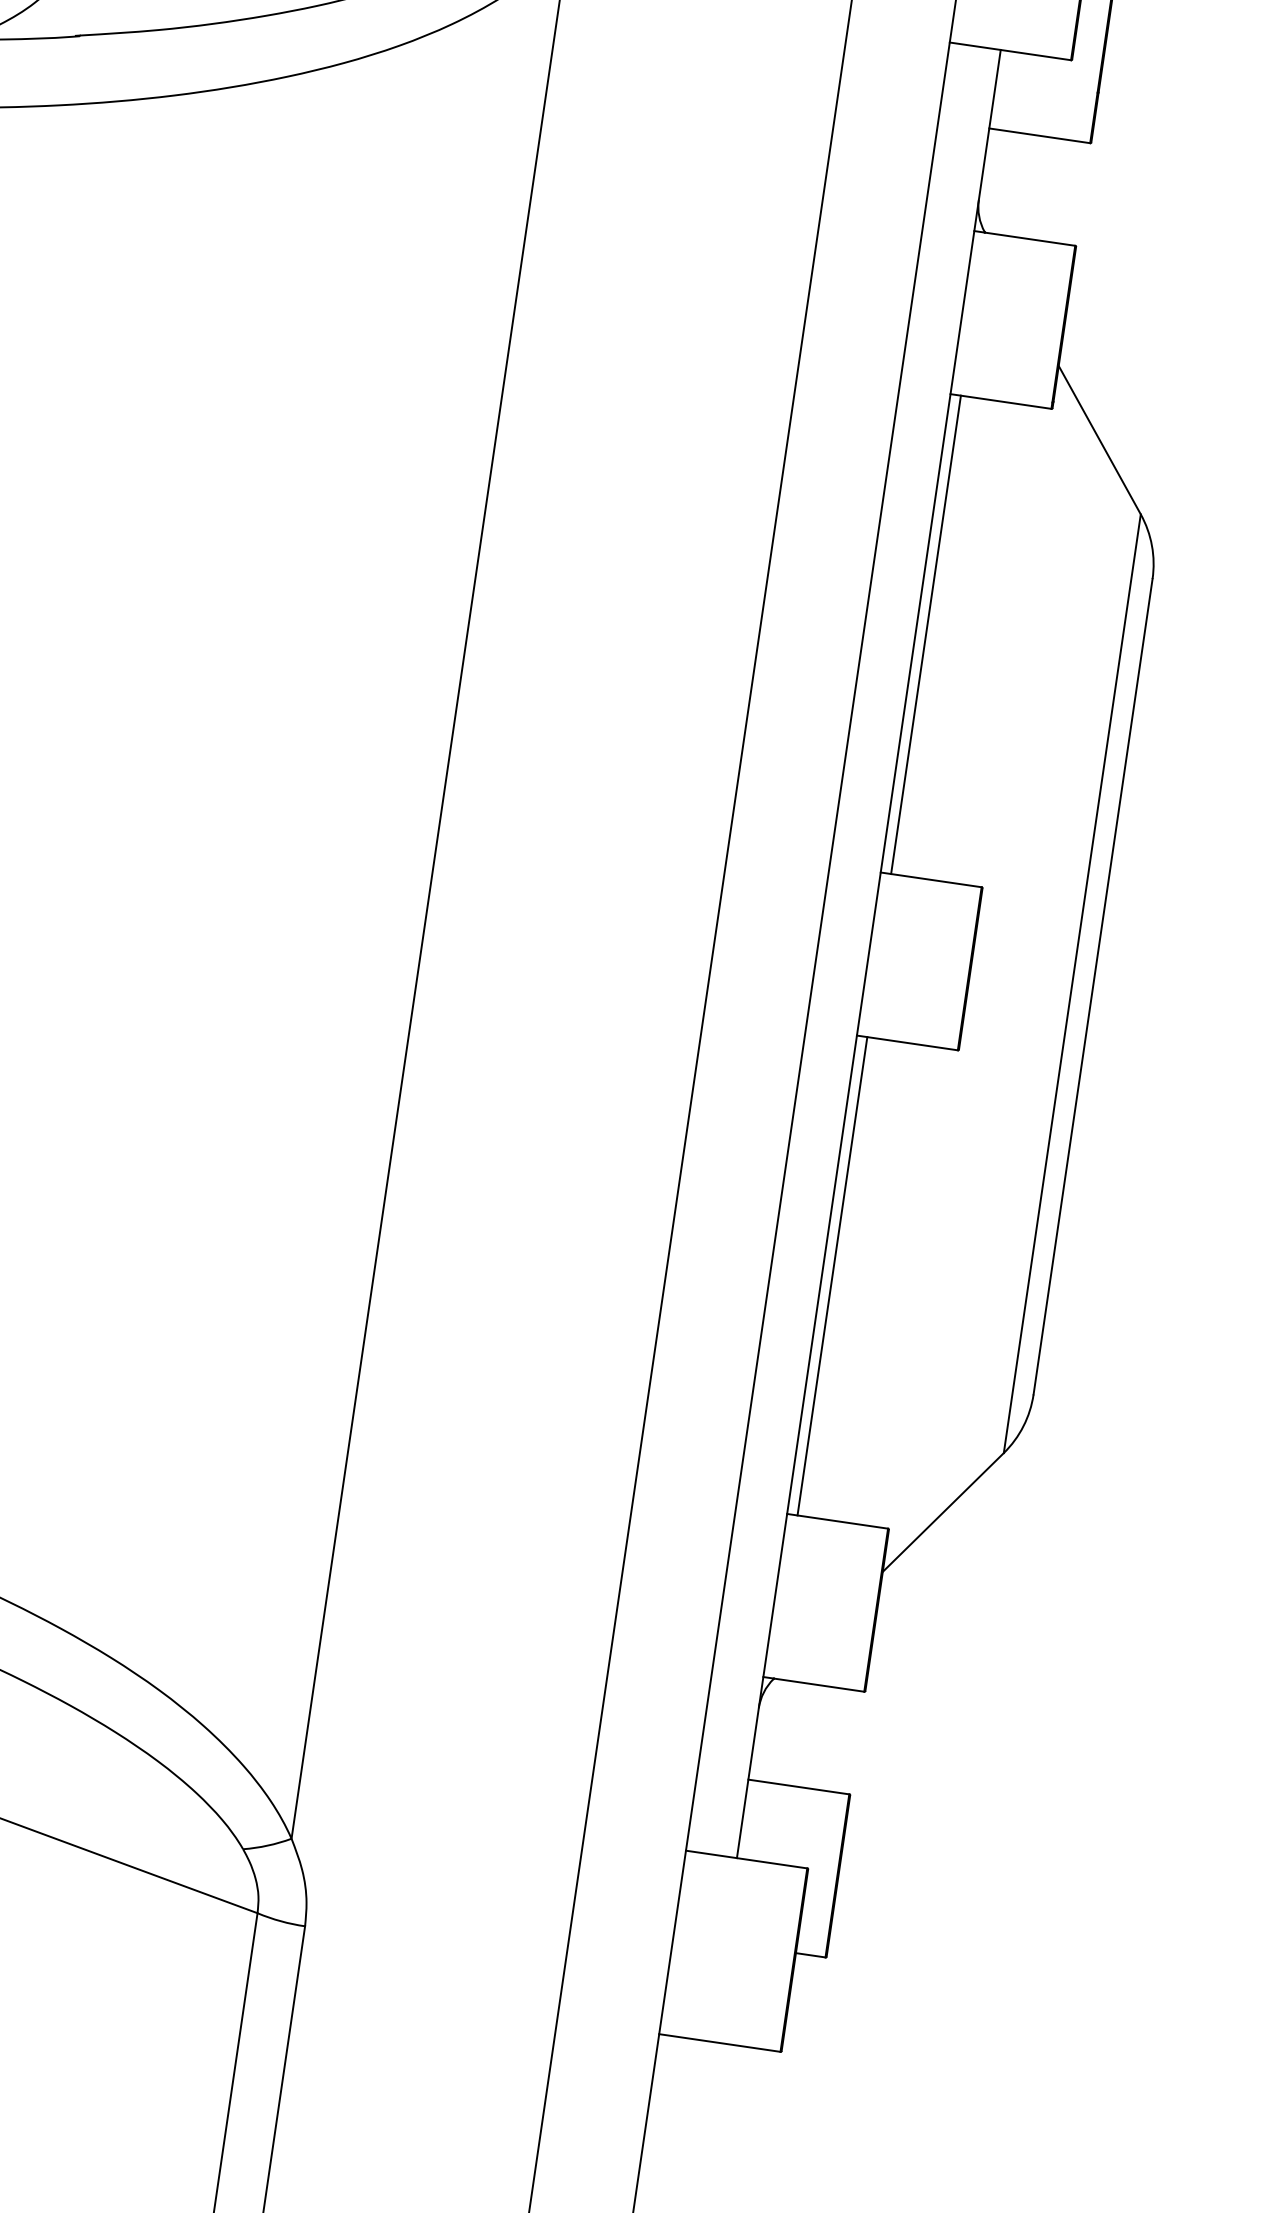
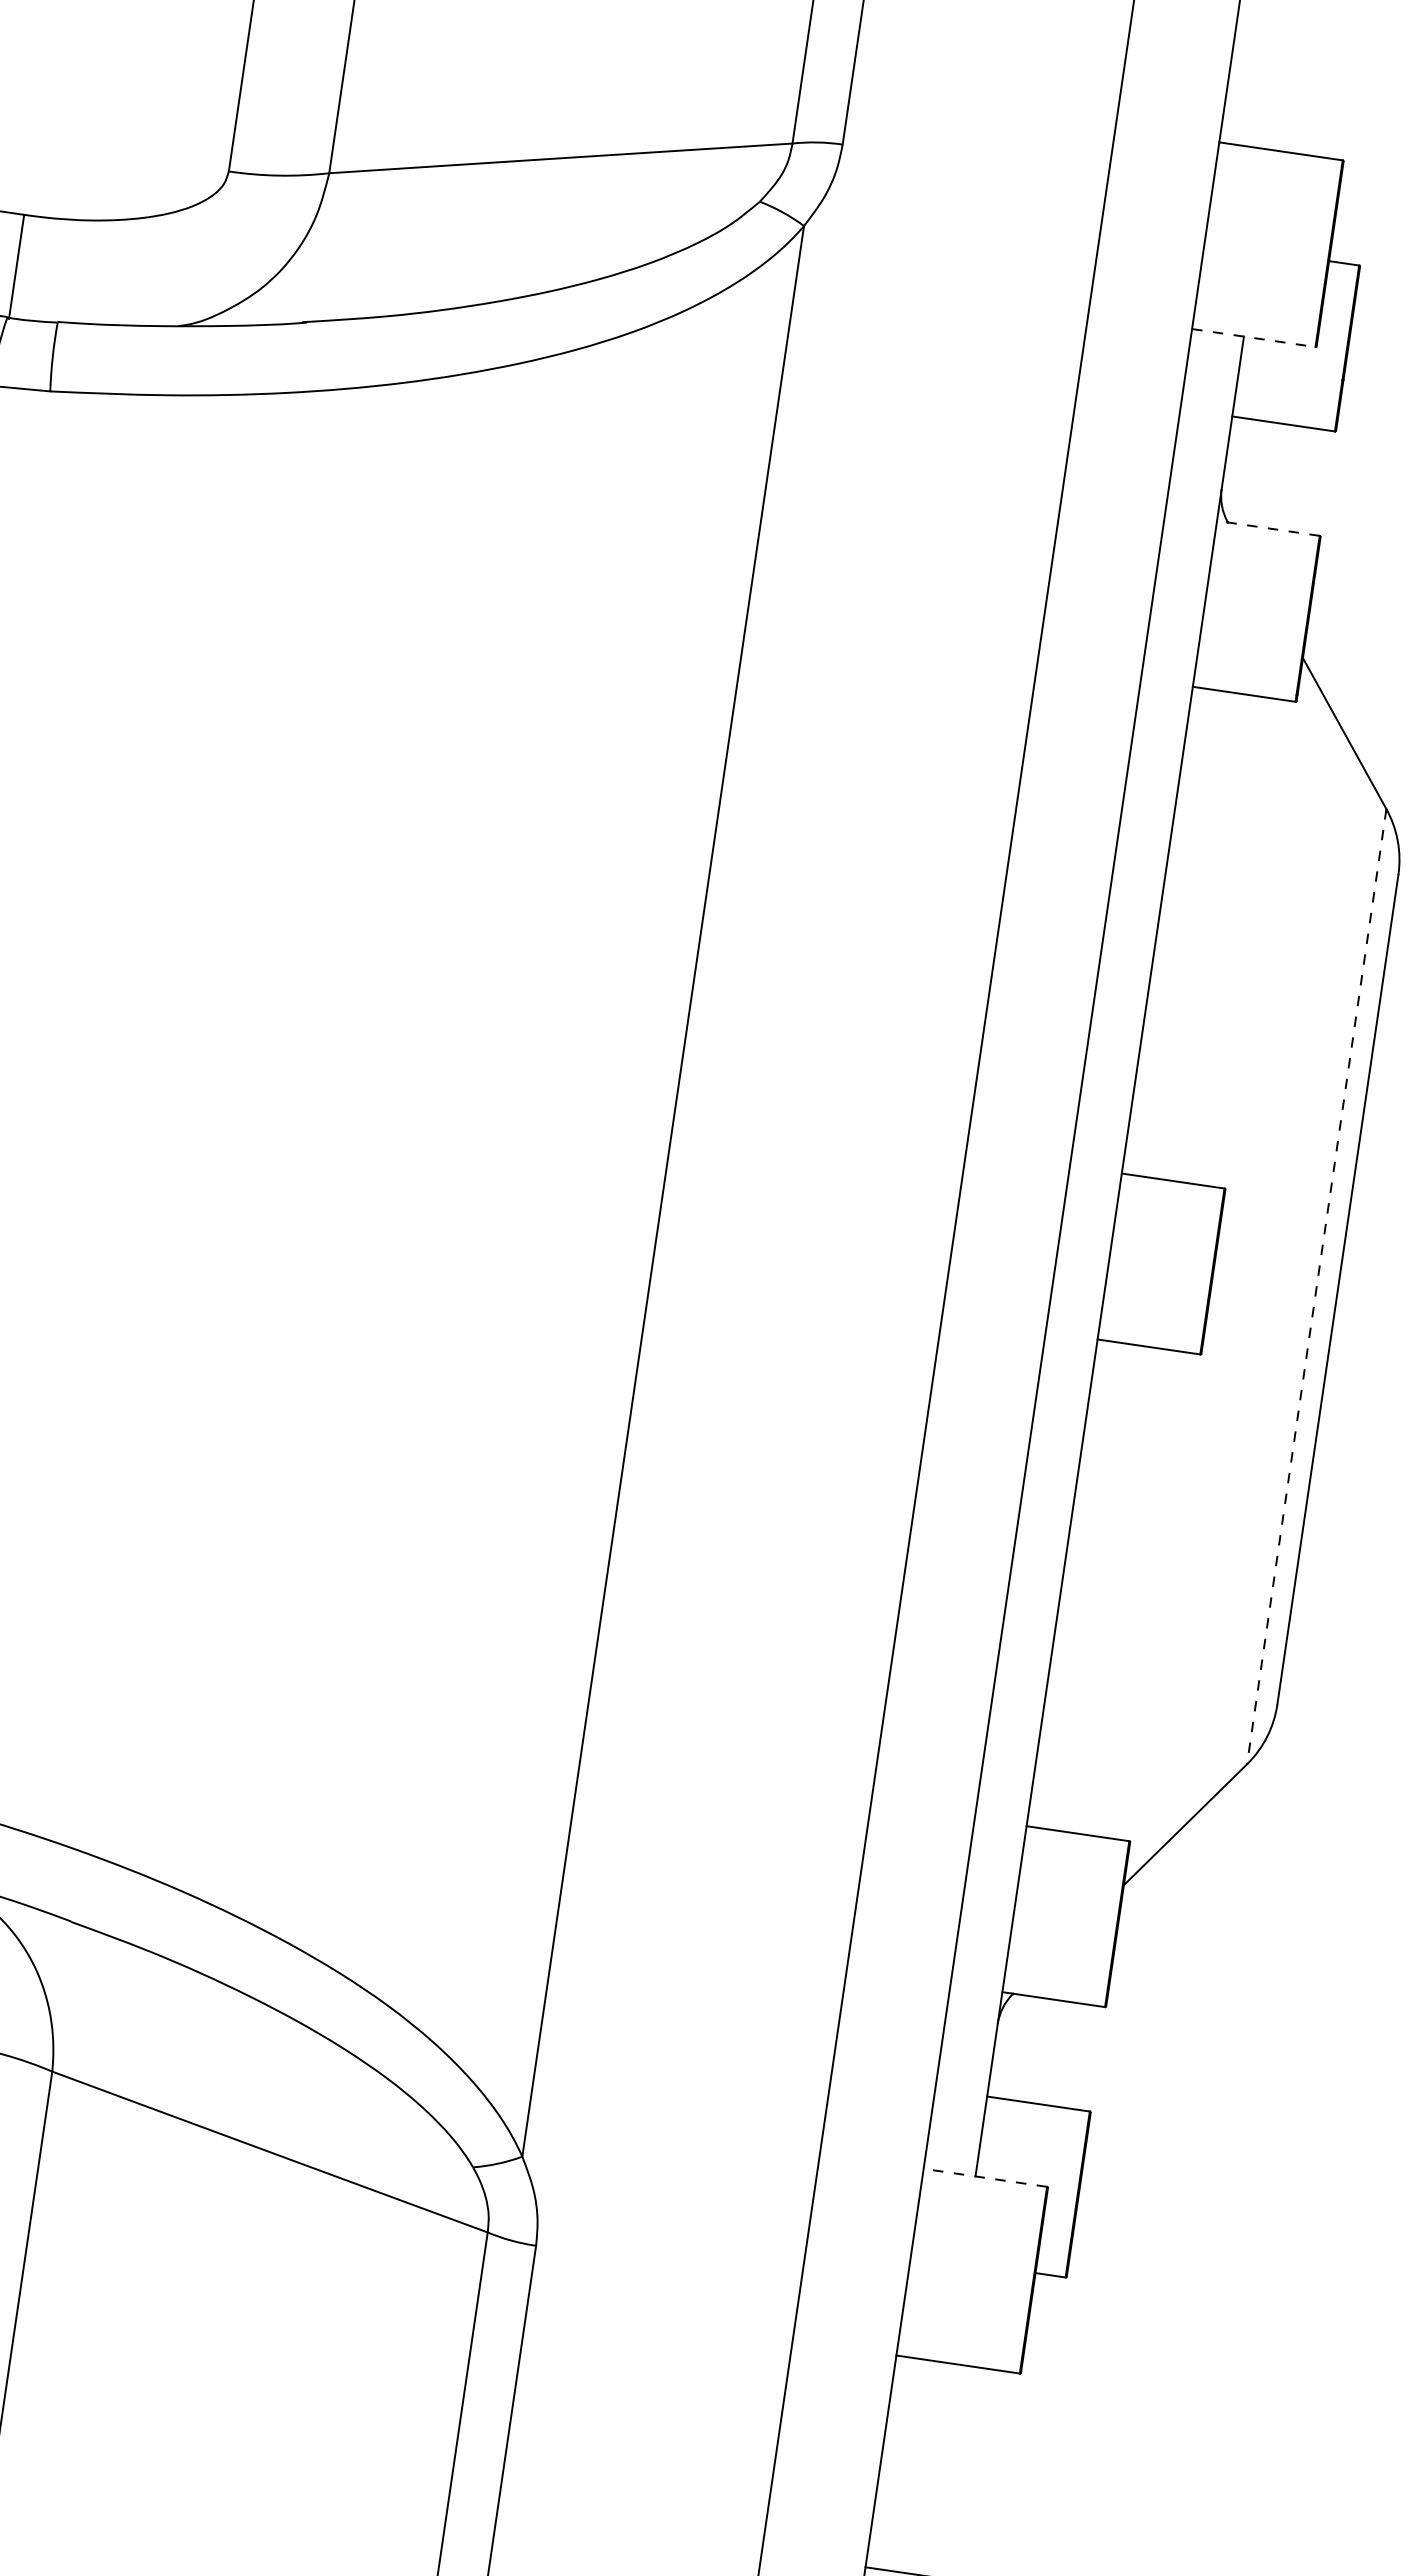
line: (1011, 51) -> (1254, 338), solid -> dashed
line: (1024, 238) -> (1268, 528), solid -> dashed
line: (925, 634) -> (1167, 931), removed
line: (1072, 983) -> (1316, 1286), solid -> dashed
line: (832, 1276) -> (1072, 1584), removed
line: (745, 1859) -> (984, 2177), solid -> dashed

